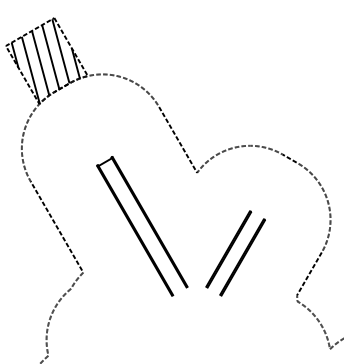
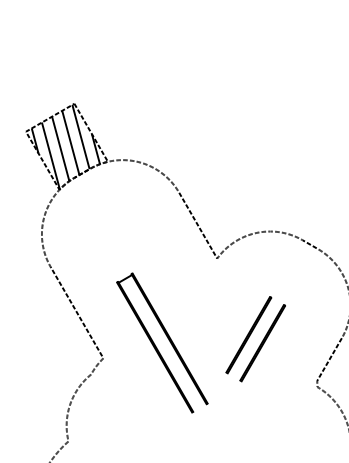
part: (148, 223) -> (168, 340), moved

